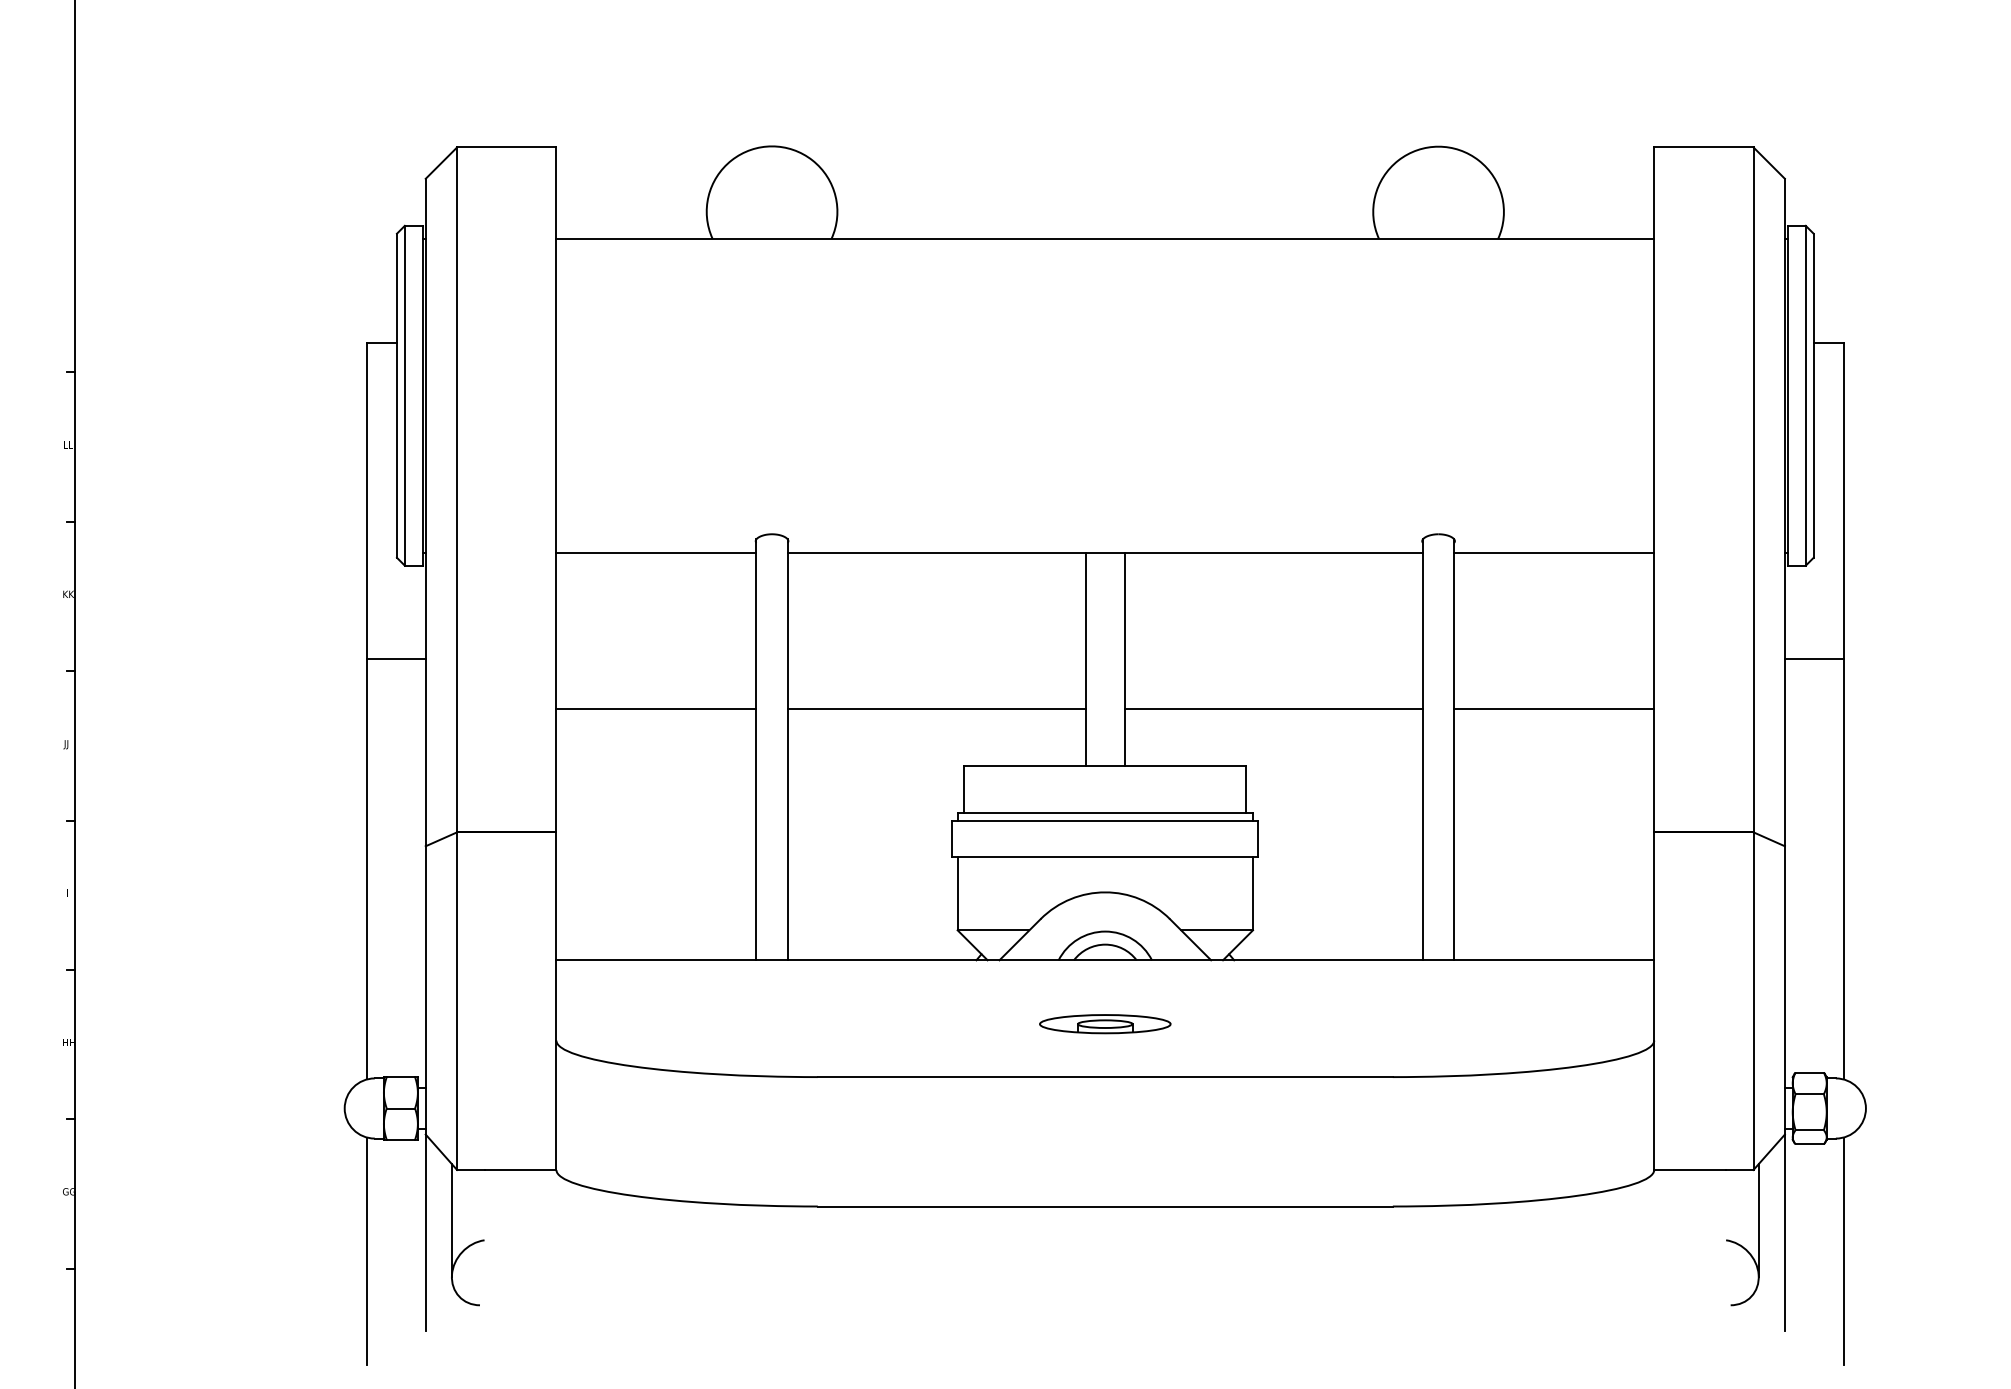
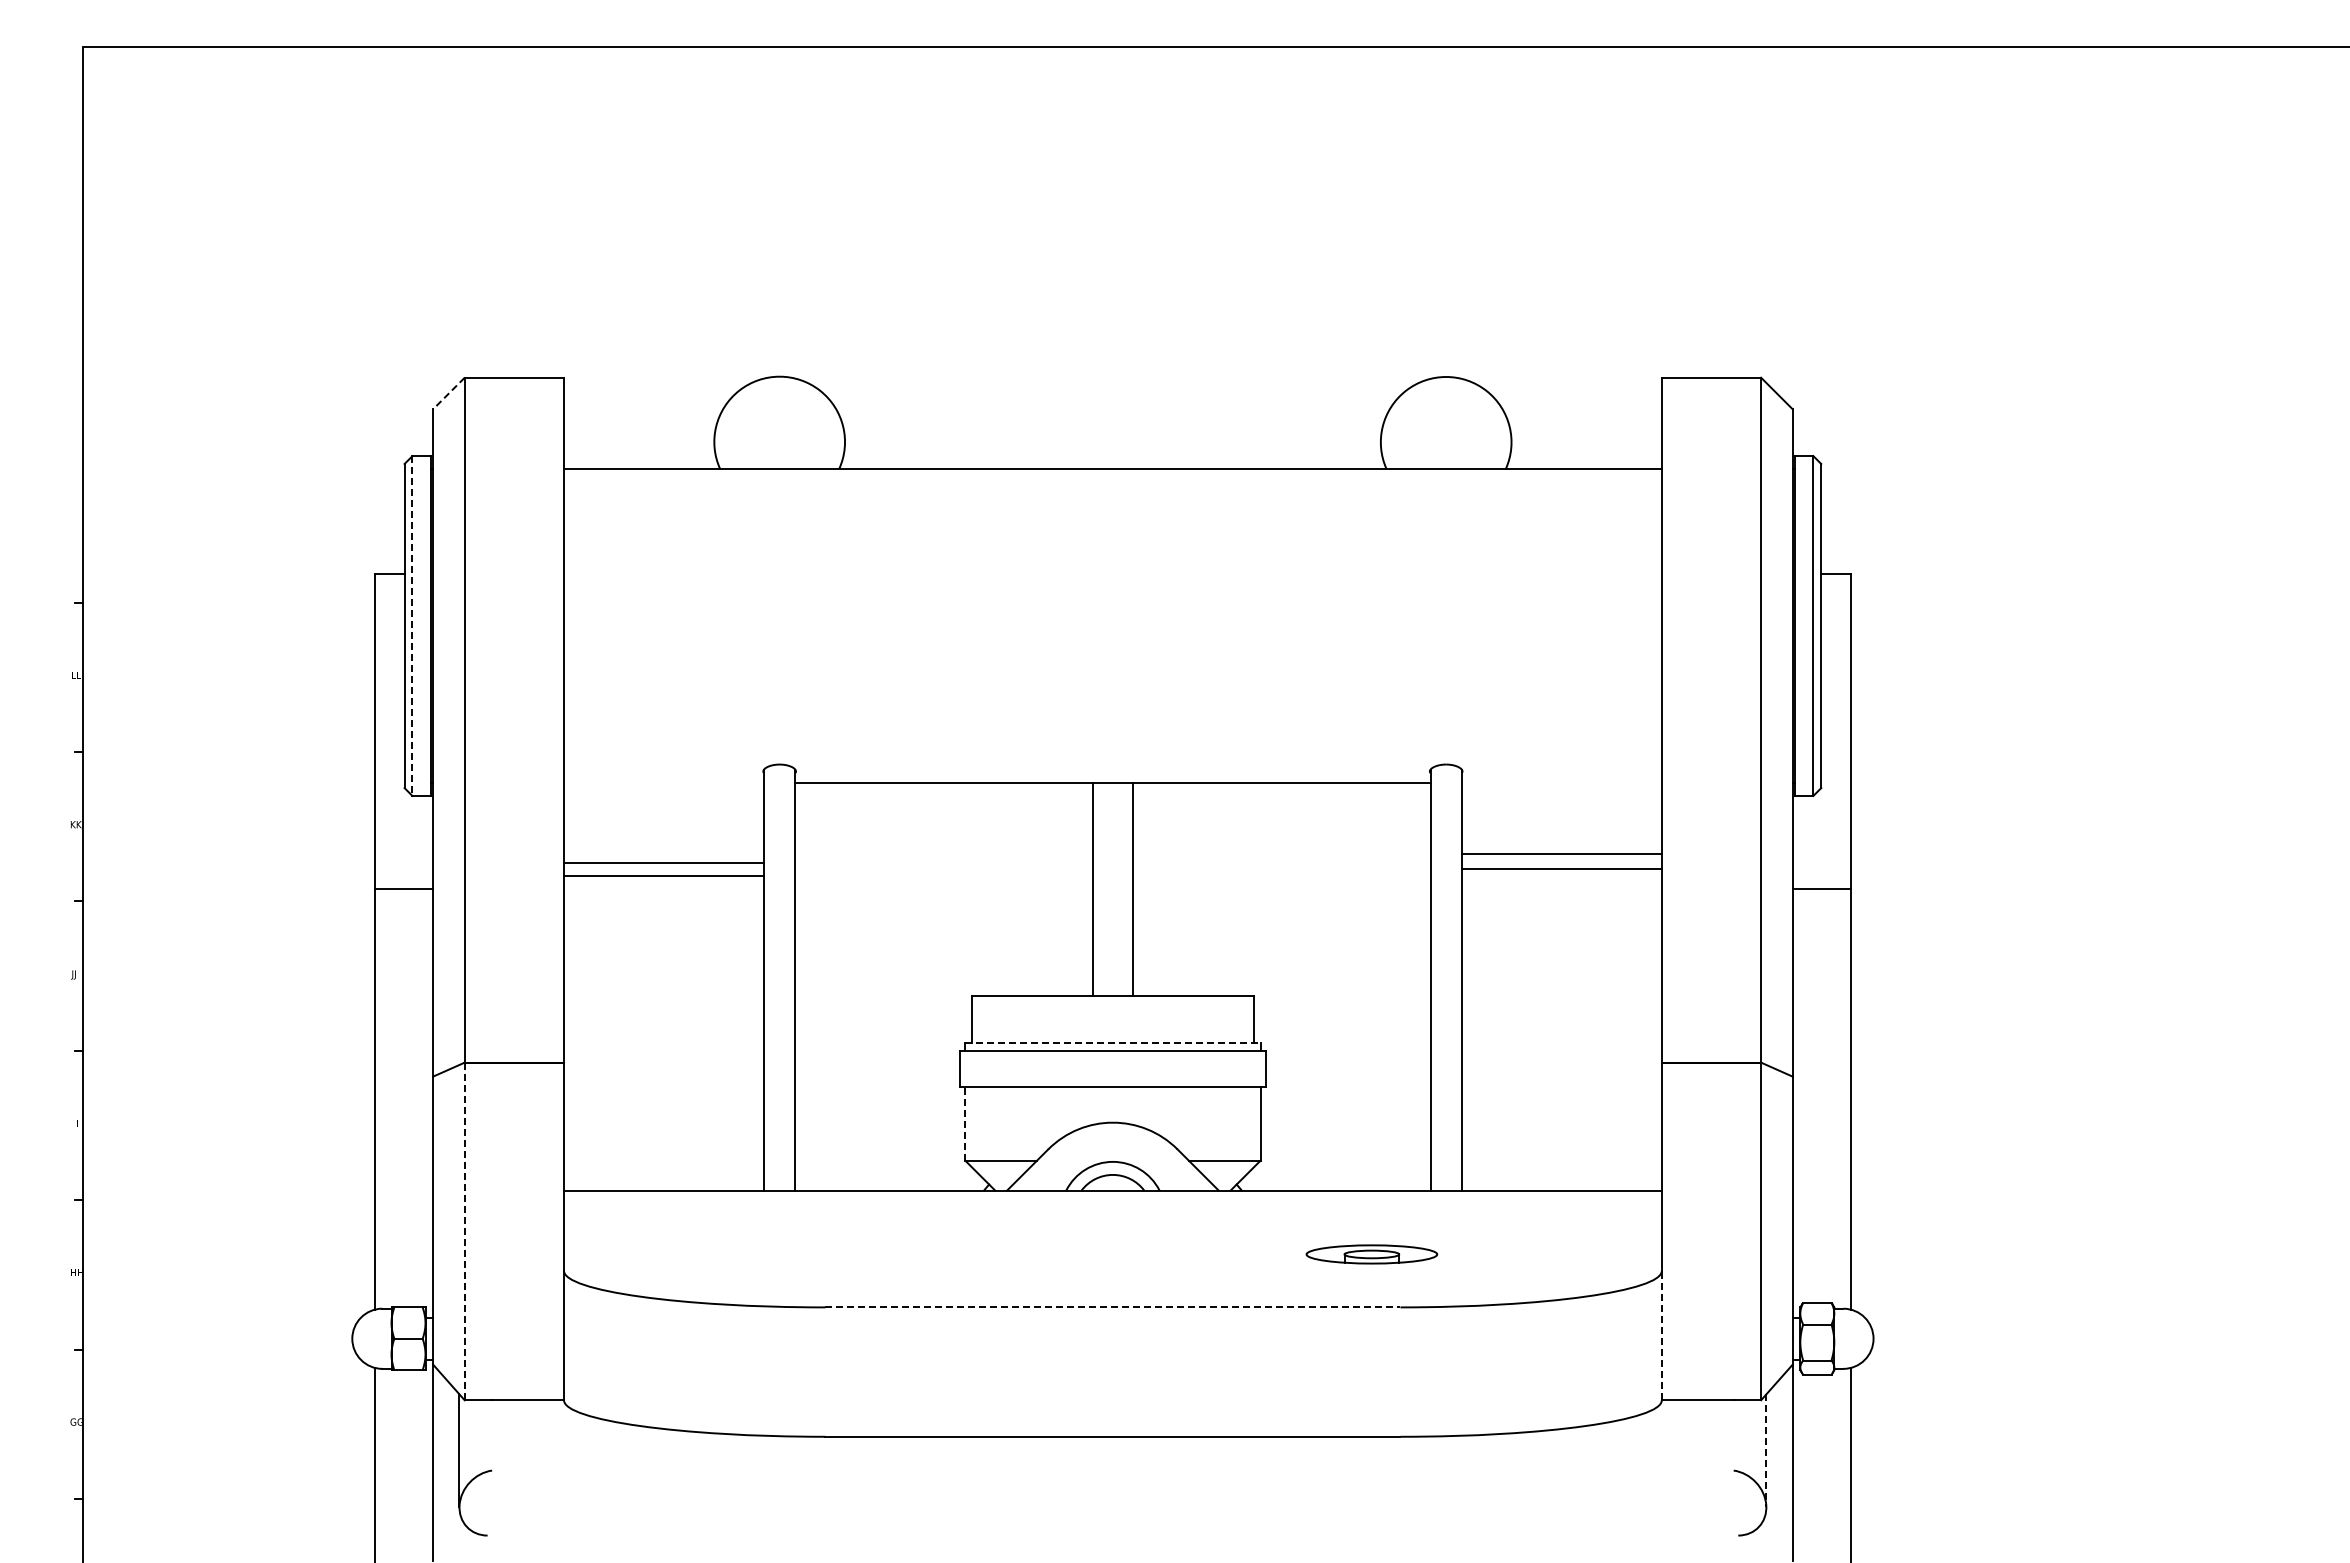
line: (440, 163) -> (448, 393), solid -> dashed
line: (404, 396) -> (412, 626), solid -> dashed
line: (655, 552) -> (663, 862), moved
line: (1553, 552) -> (1561, 868), moved
line: (655, 709) -> (663, 875), moved
line: (936, 709) -> (944, 939), removed
line: (1273, 709) -> (1281, 939), removed
line: (1553, 709) -> (1561, 853), moved
line: (1104, 813) -> (1112, 1043), solid -> dashed
line: (957, 894) -> (965, 1124), solid -> dashed
line: (456, 1001) -> (464, 1231), solid -> dashed
part: (1104, 1024) -> (1371, 1254), moved
line: (1104, 1077) -> (1112, 1307), solid -> dashed
line: (1653, 1105) -> (1661, 1335), solid -> dashed
line: (1758, 1220) -> (1766, 1450), solid -> dashed

